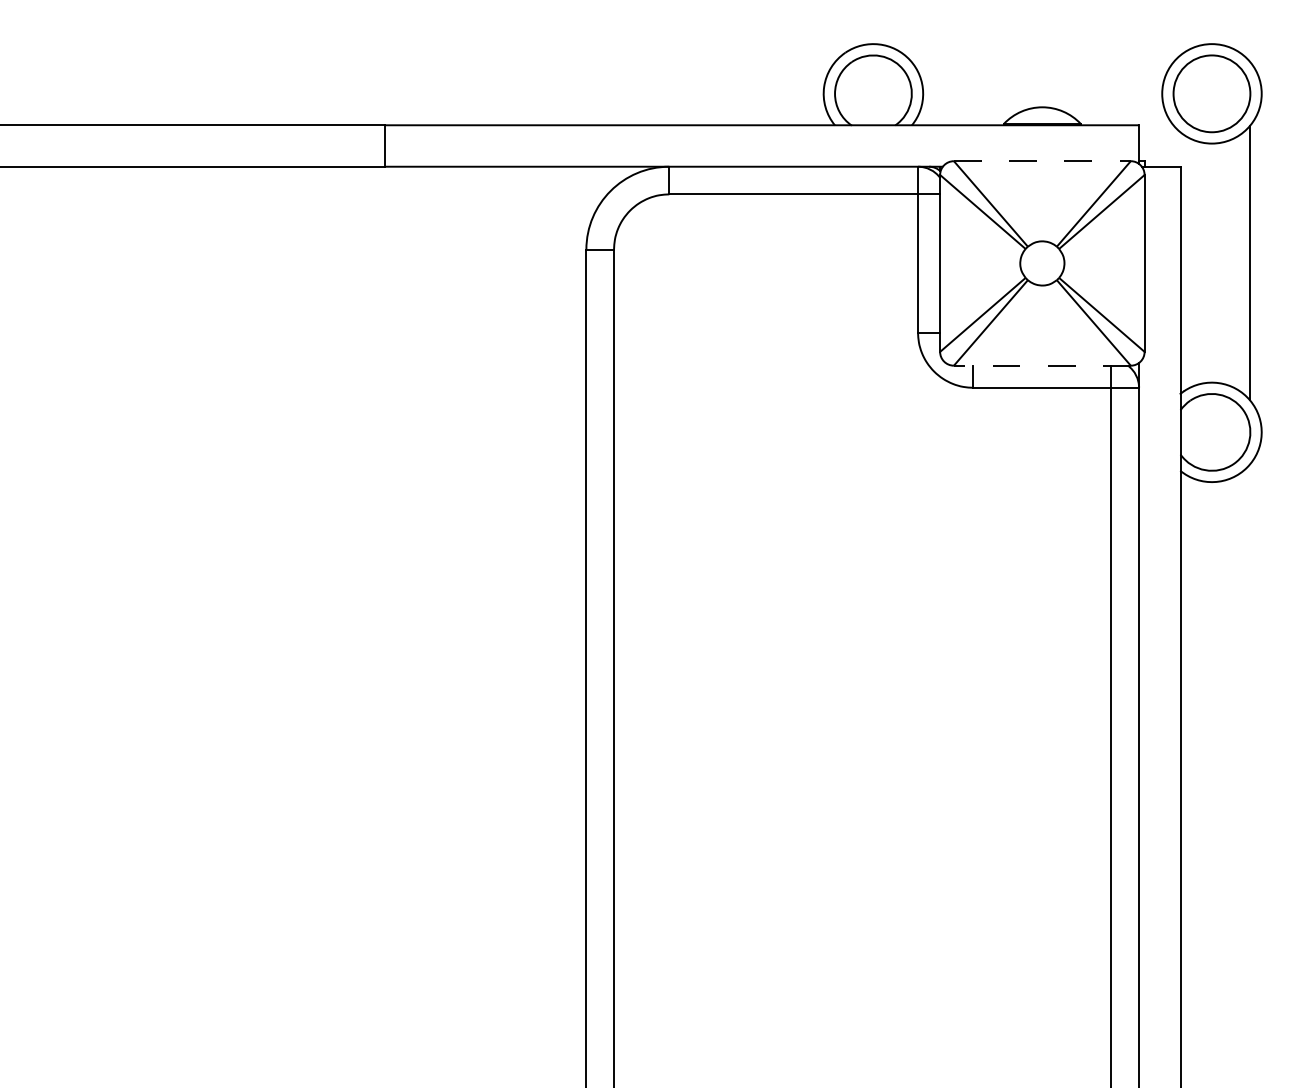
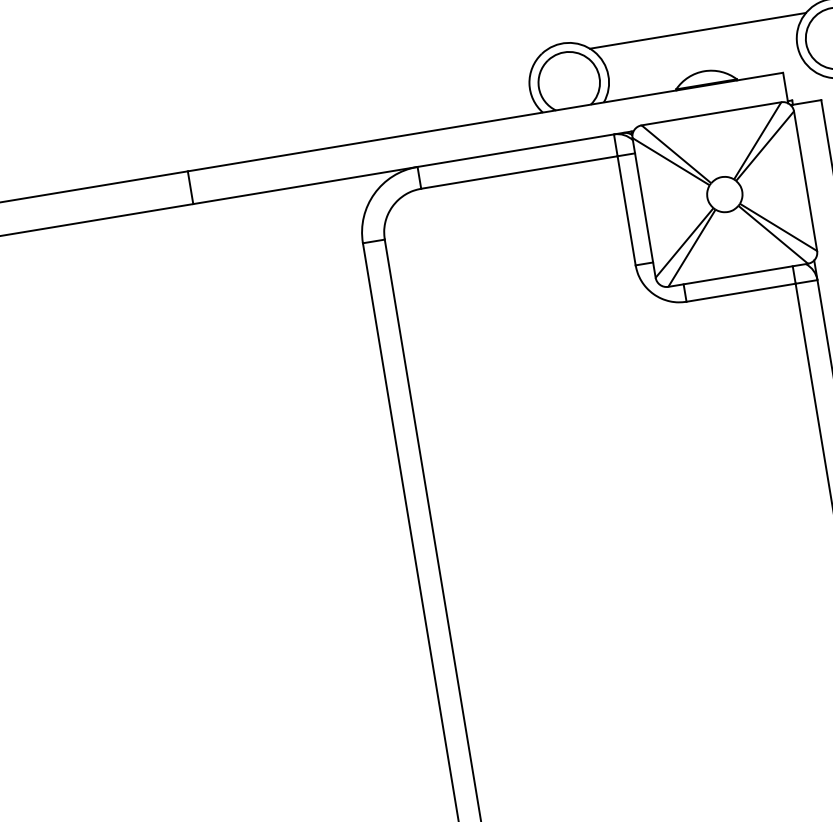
line: (1042, 56) -> (697, 31), added
line: (1042, 161) -> (711, 114), dashed -> solid
line: (1041, 365) -> (737, 275), dashed -> solid

